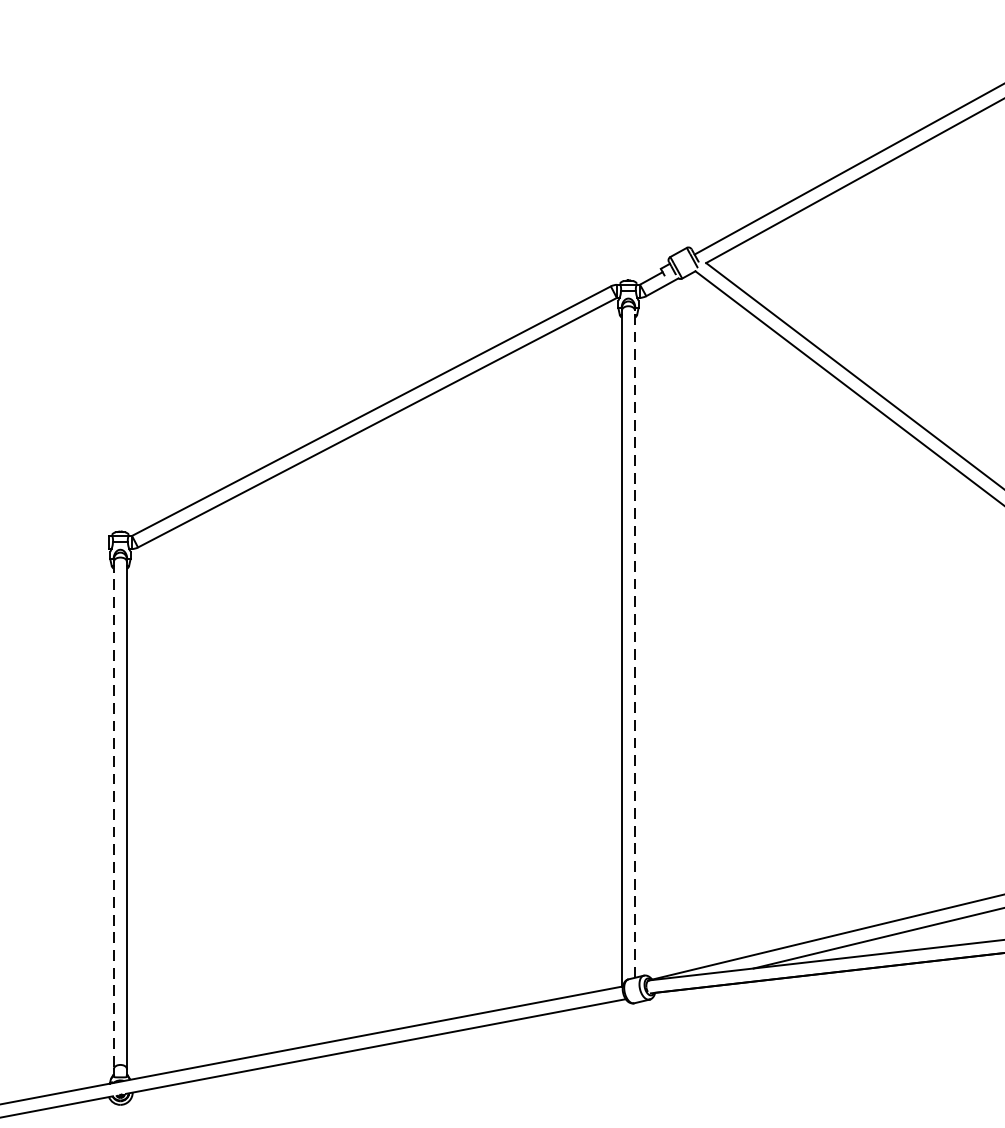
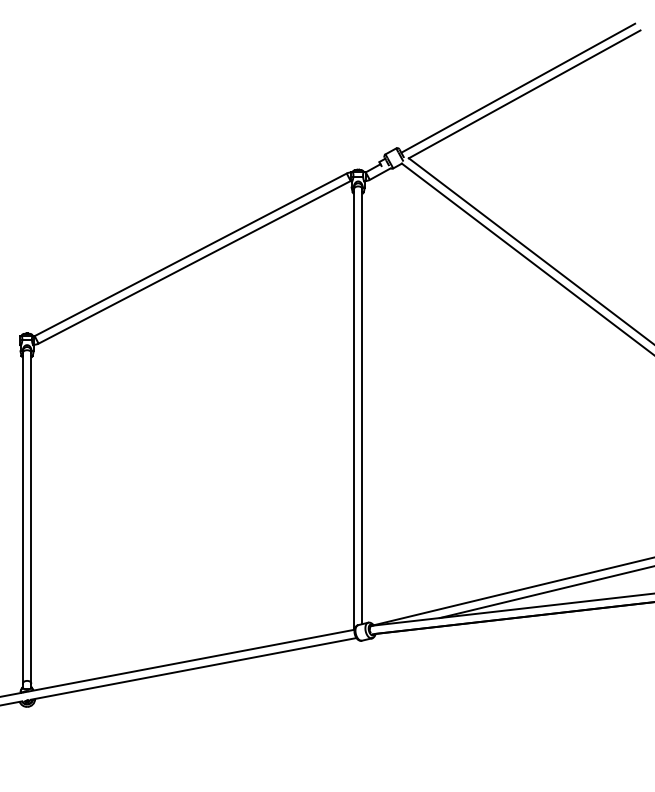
line: (635, 643) -> (362, 406), dashed -> solid
line: (113, 815) -> (22, 518), dashed -> solid

